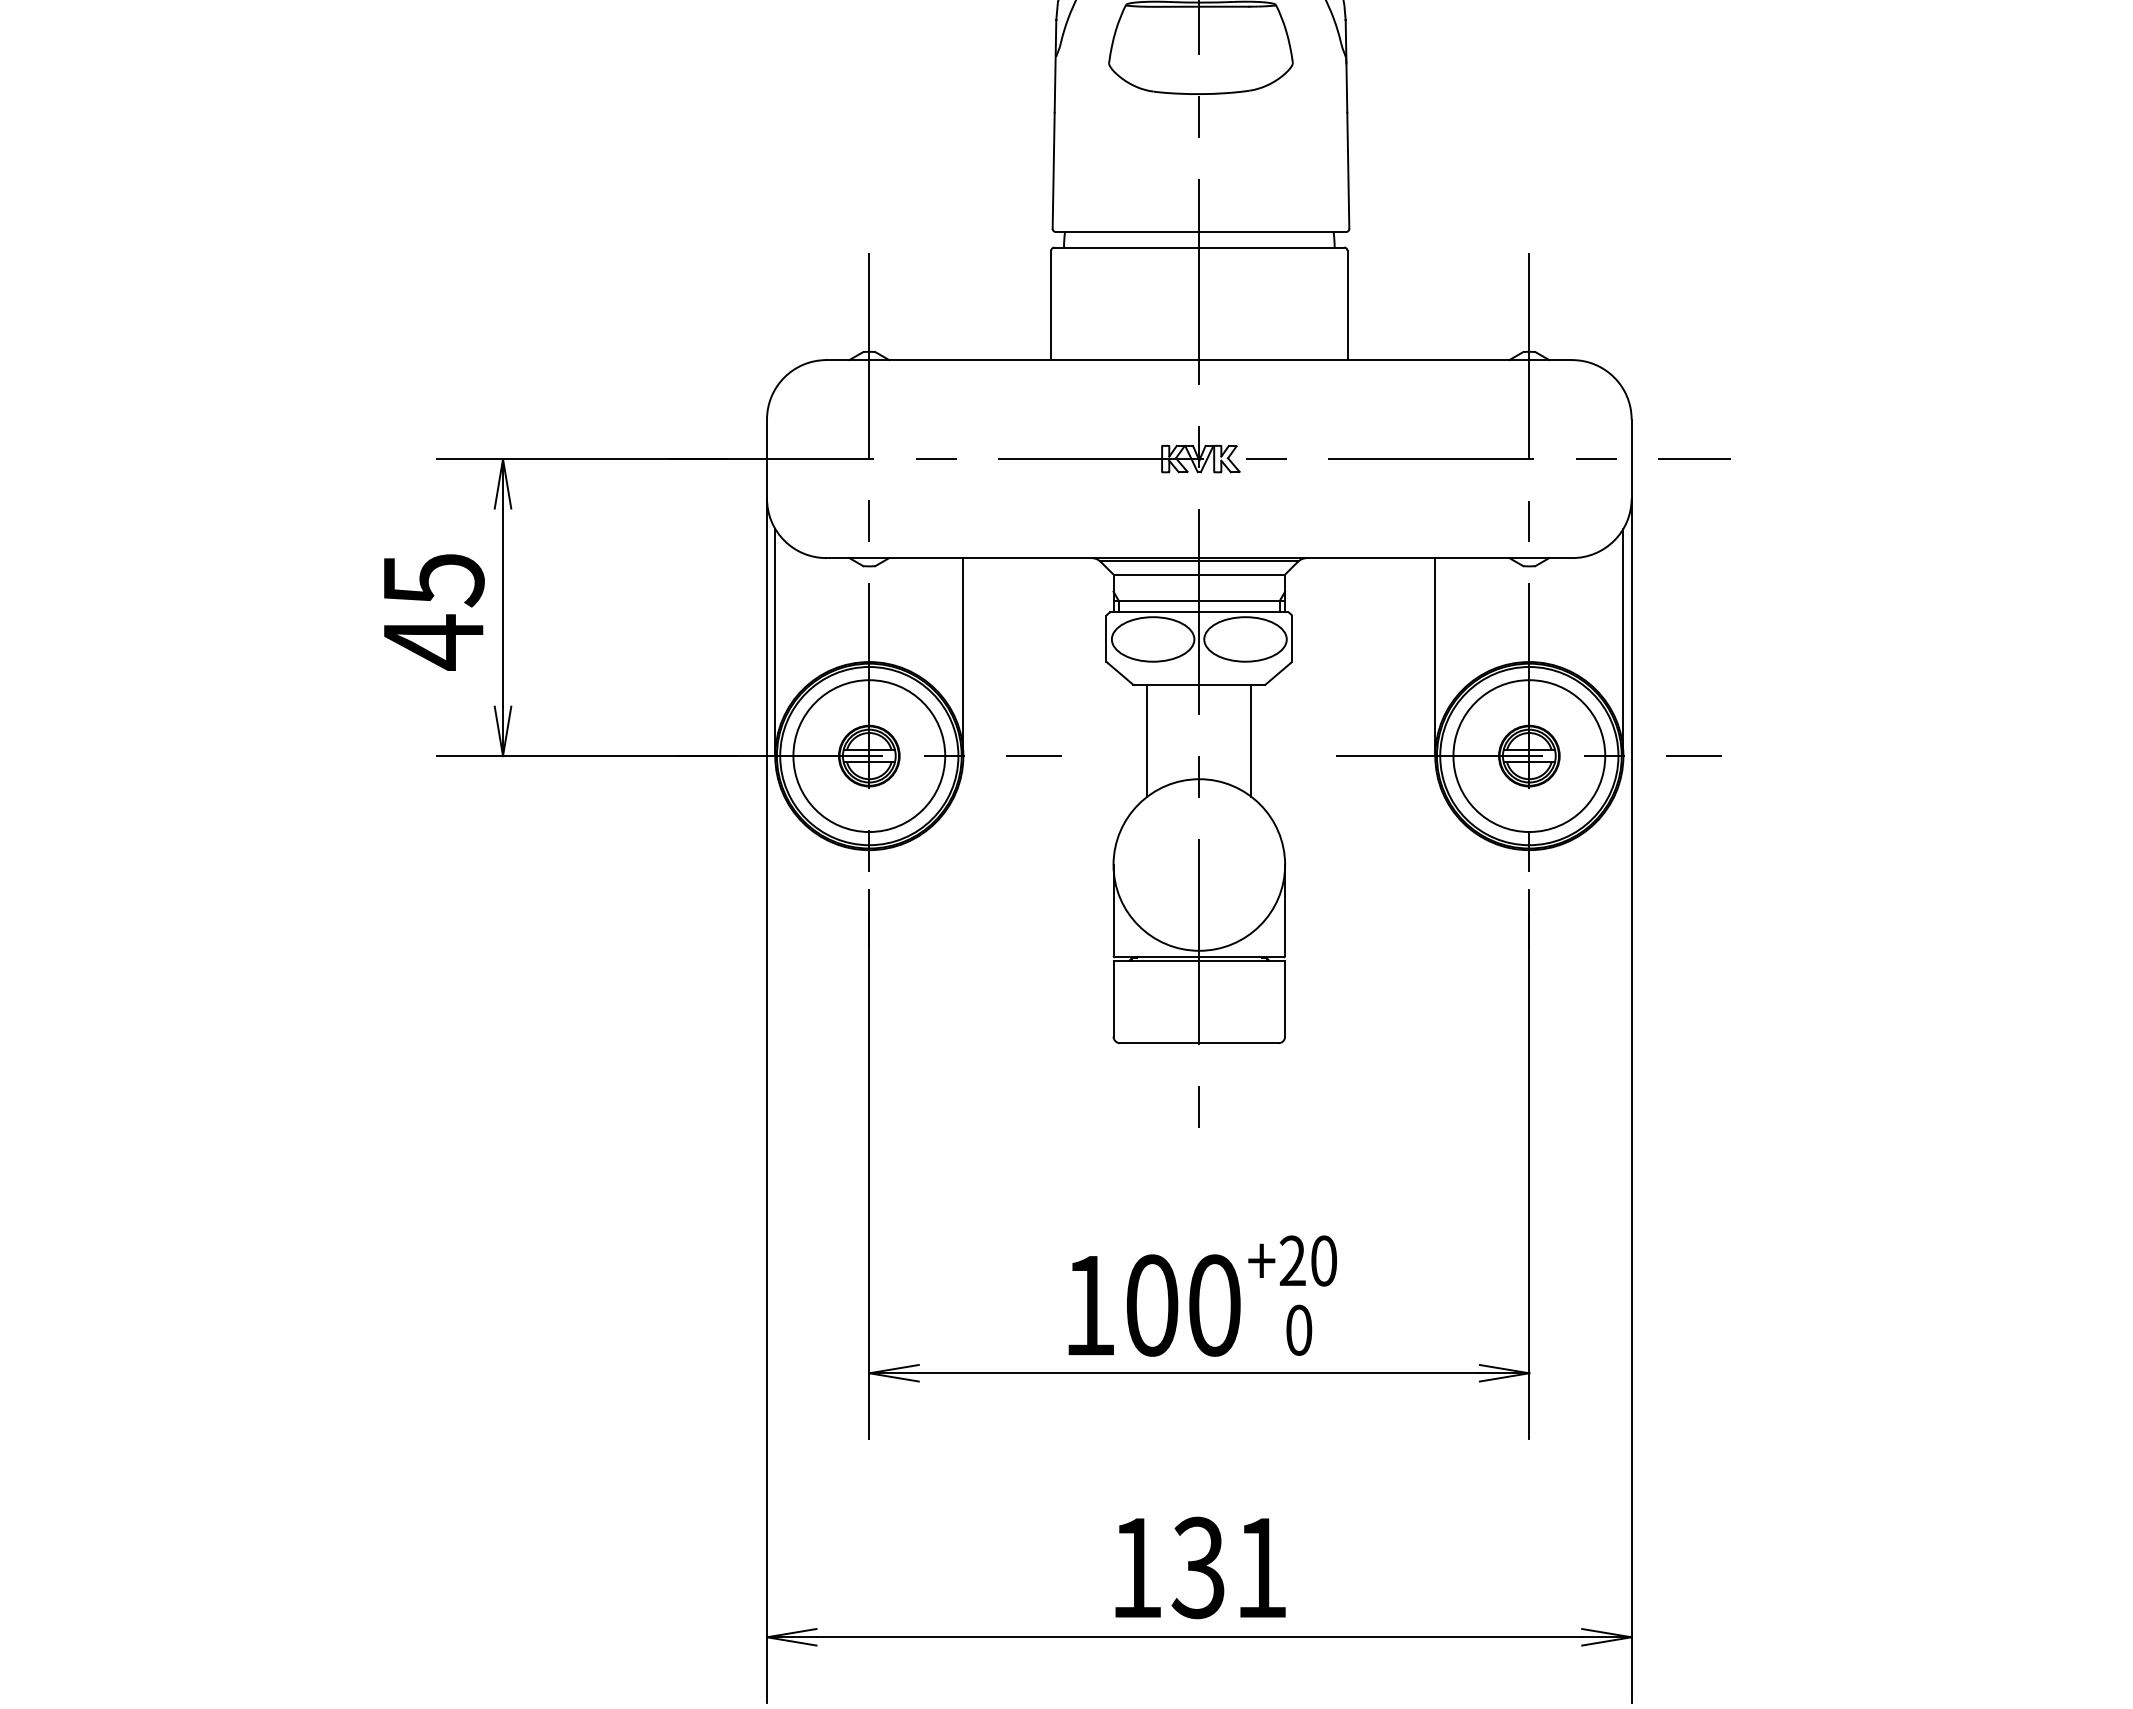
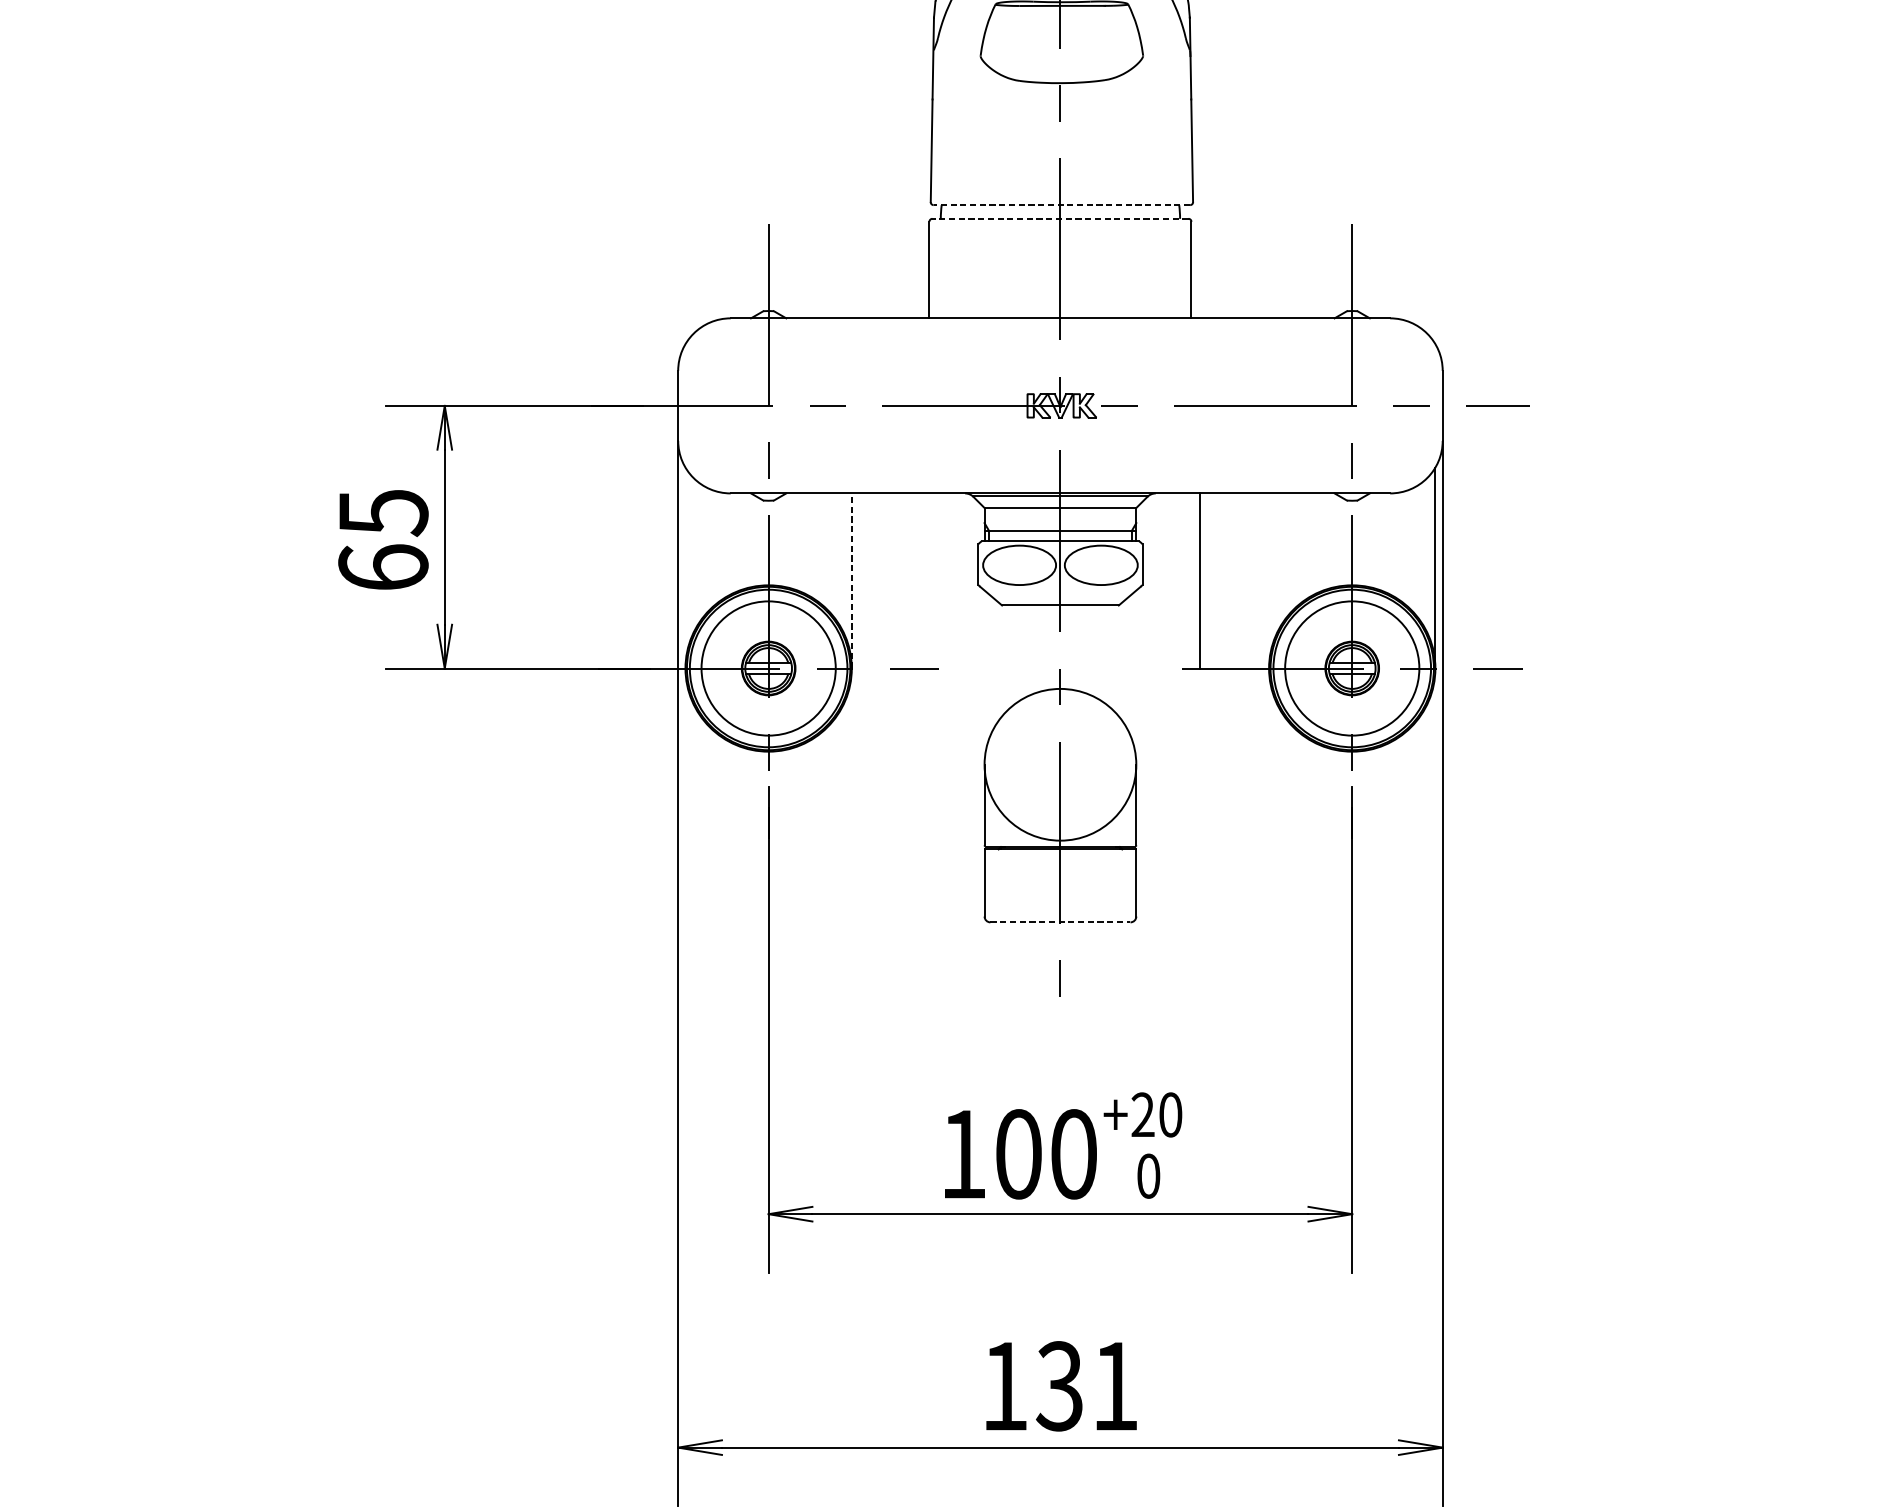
line: (1200, 232) -> (1061, 205), solid -> dashed
line: (1199, 247) -> (1060, 218), solid -> dashed
text: (433, 642) -> (383, 568), 45 -> 65
line: (775, 642) -> (685, 568), removed
line: (963, 656) -> (851, 580), solid -> dashed
line: (1435, 657) -> (1200, 581), moved
line: (1147, 740) -> (1014, 654), removed
line: (1251, 740) -> (1106, 654), removed
line: (1199, 1043) -> (1060, 922), solid -> dashed

